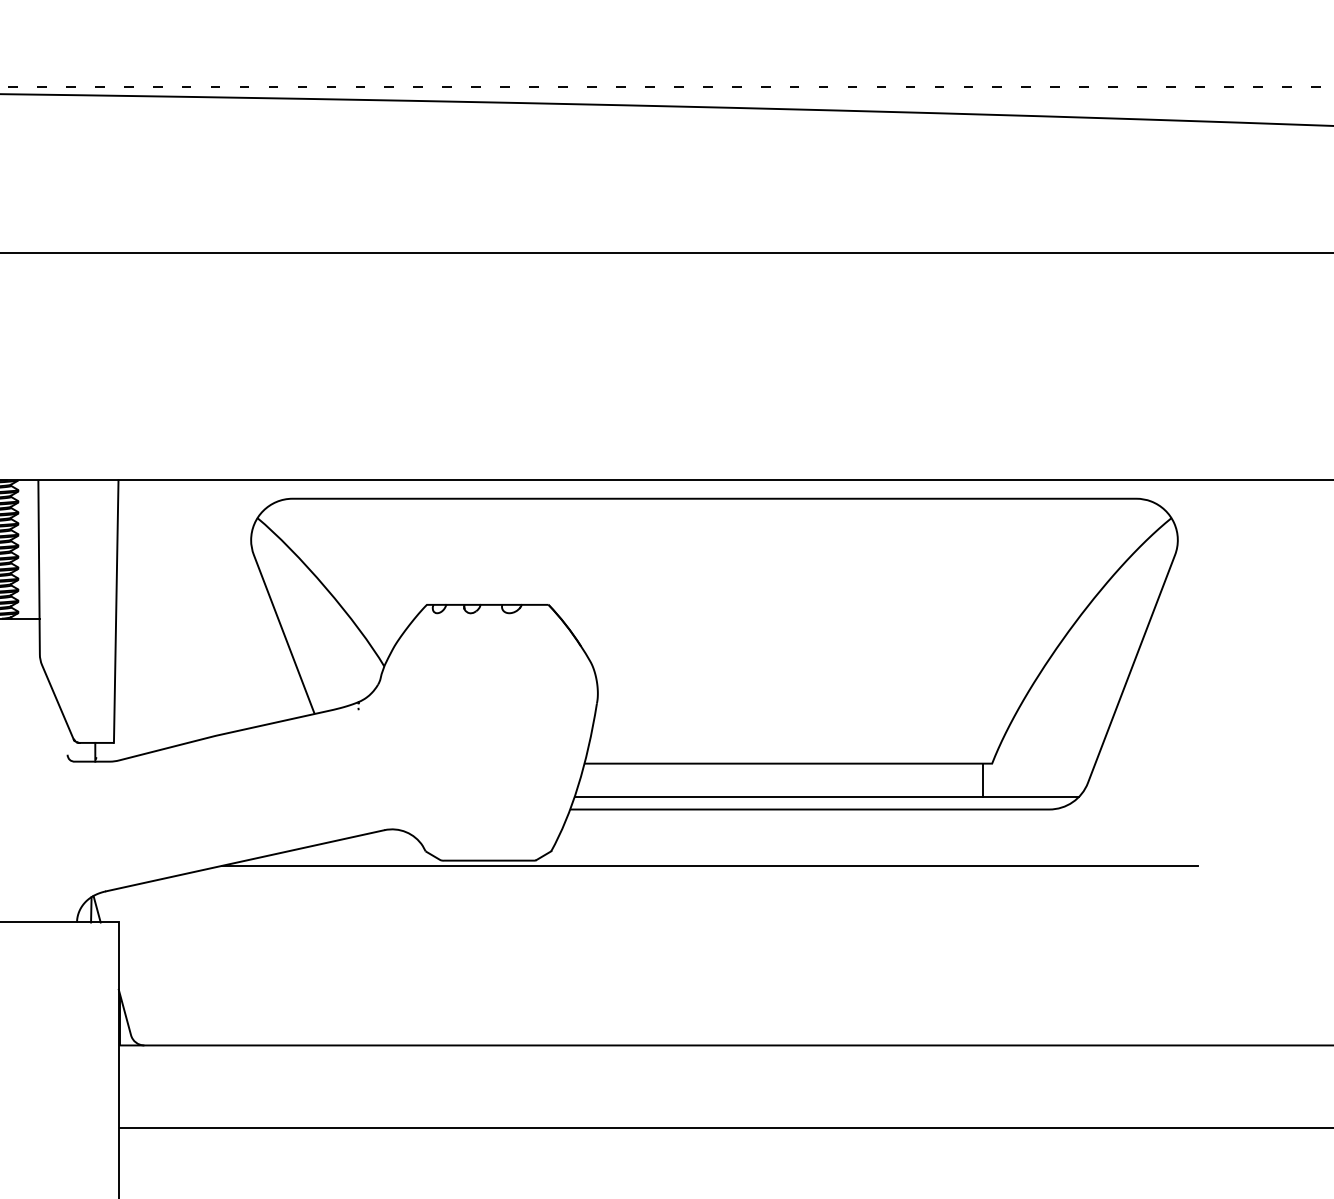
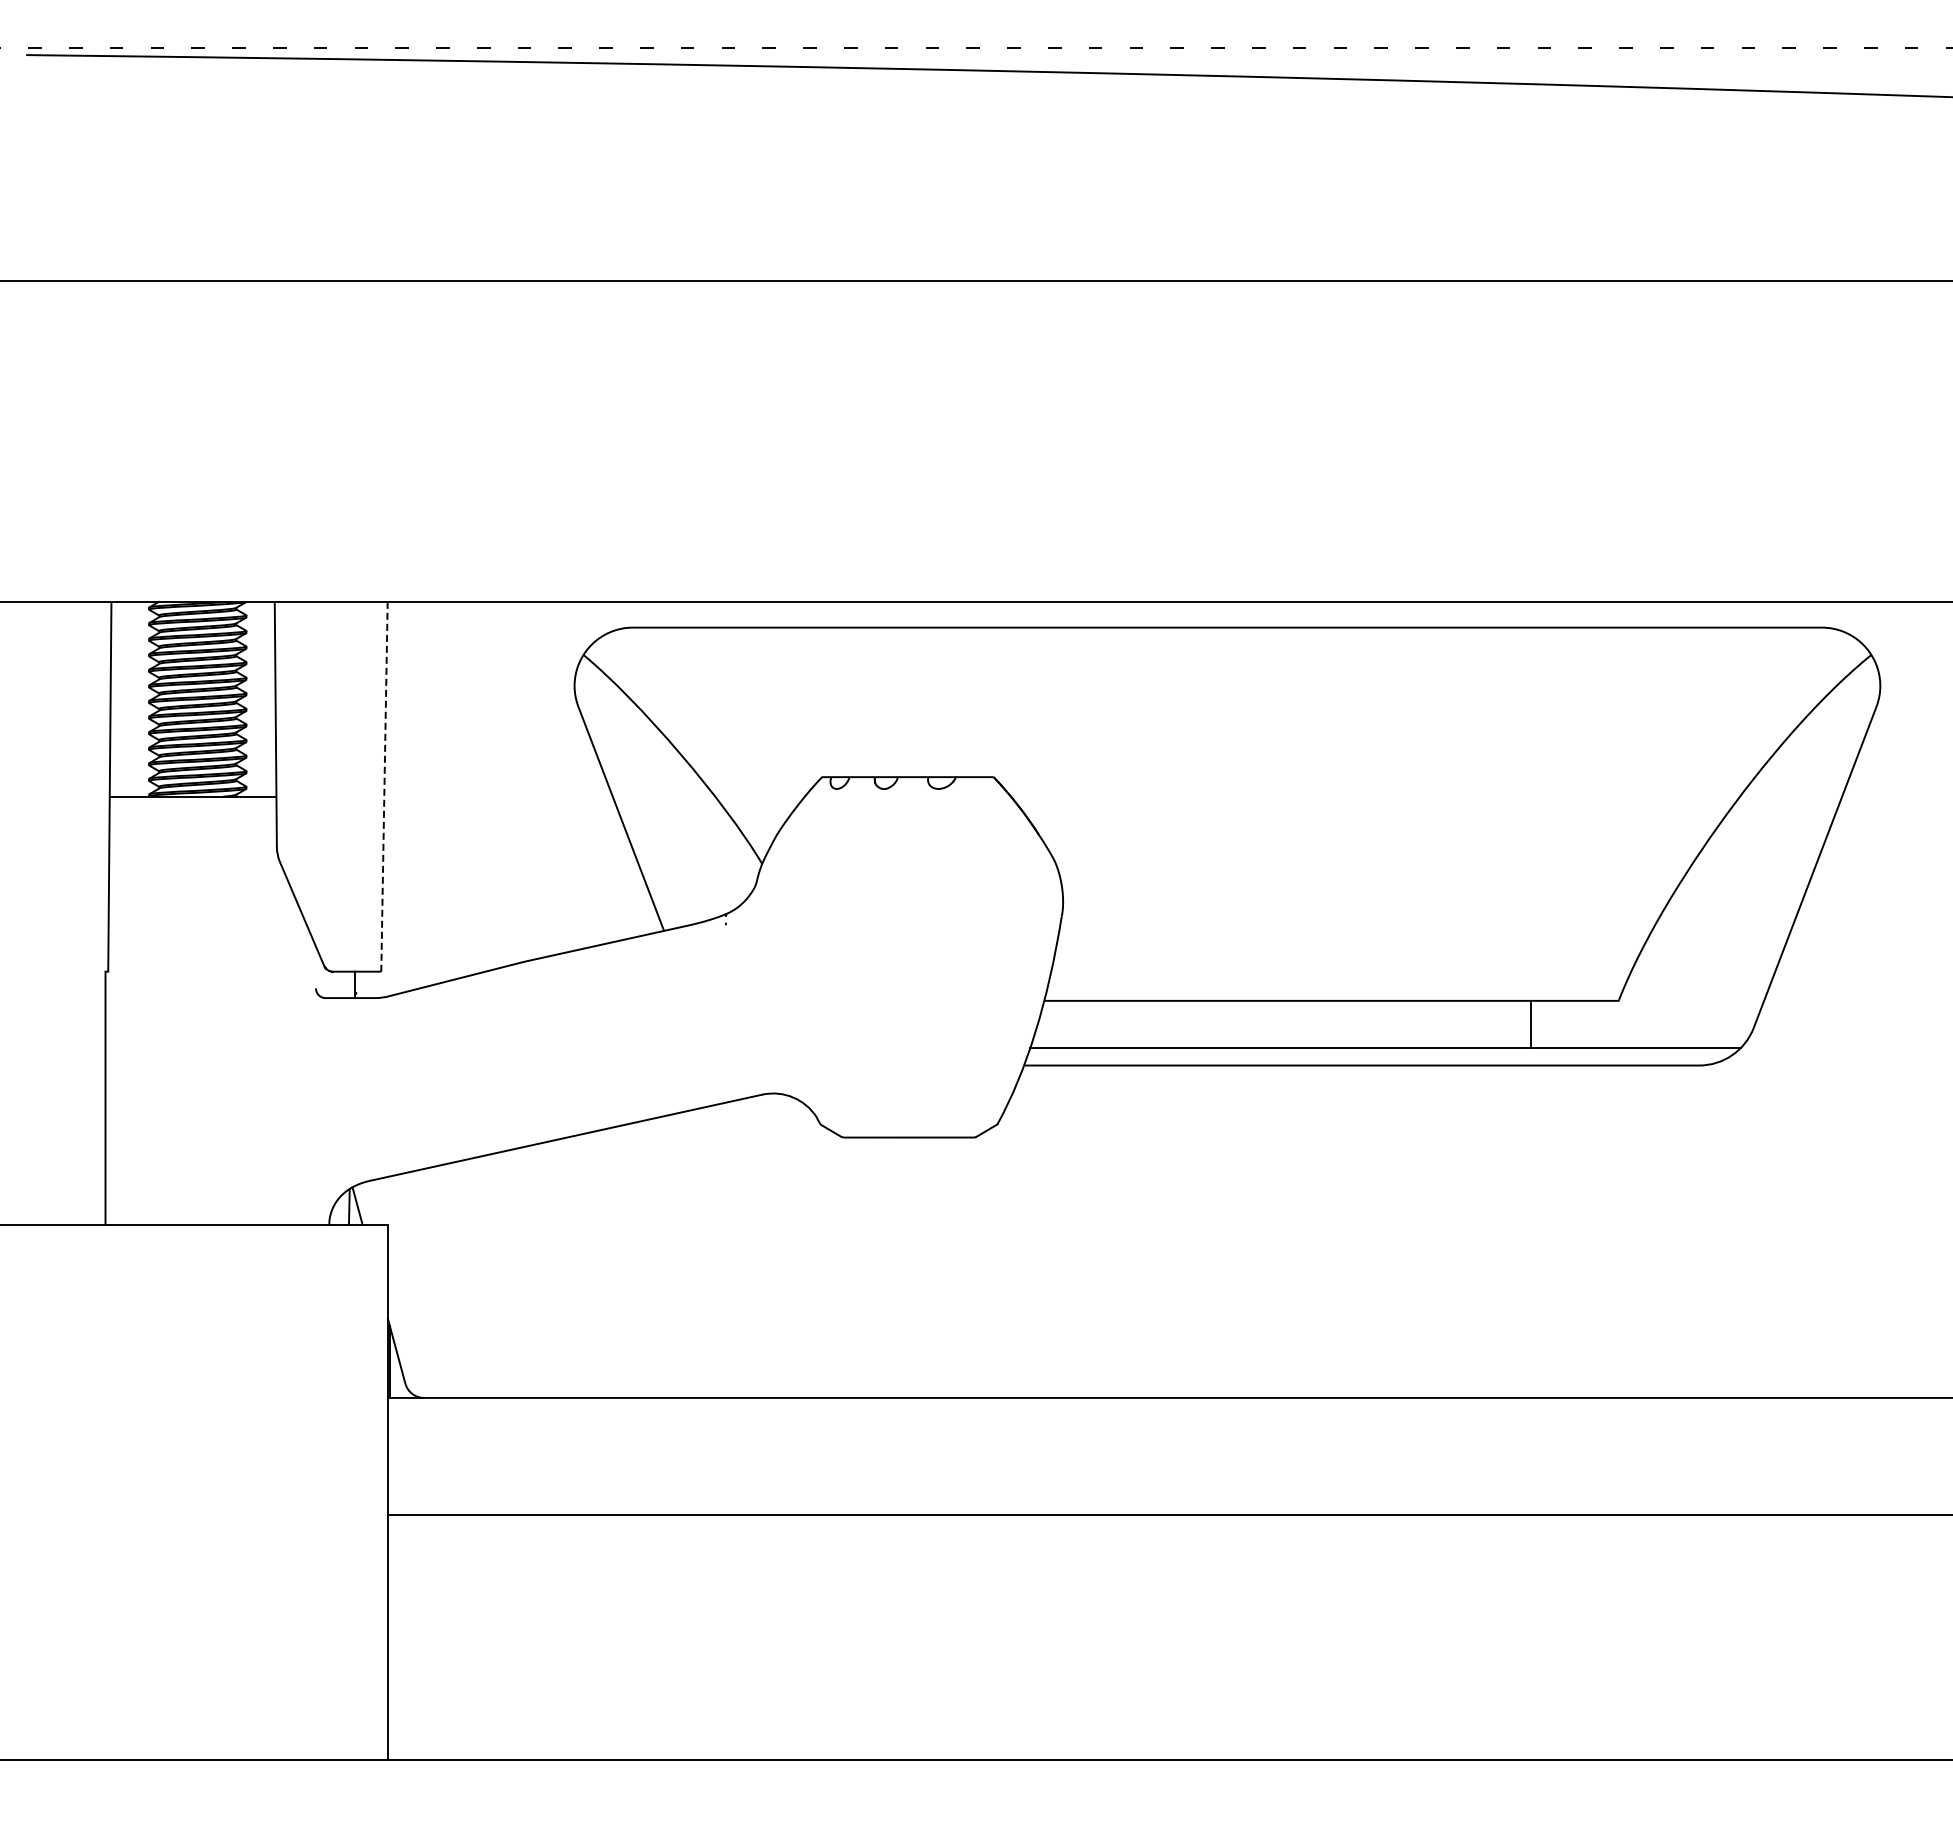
line: (116, 611) -> (384, 786), solid -> dashed
line: (982, 779) -> (1531, 1023), moved
line: (709, 865) -> (1220, 1144), removed

